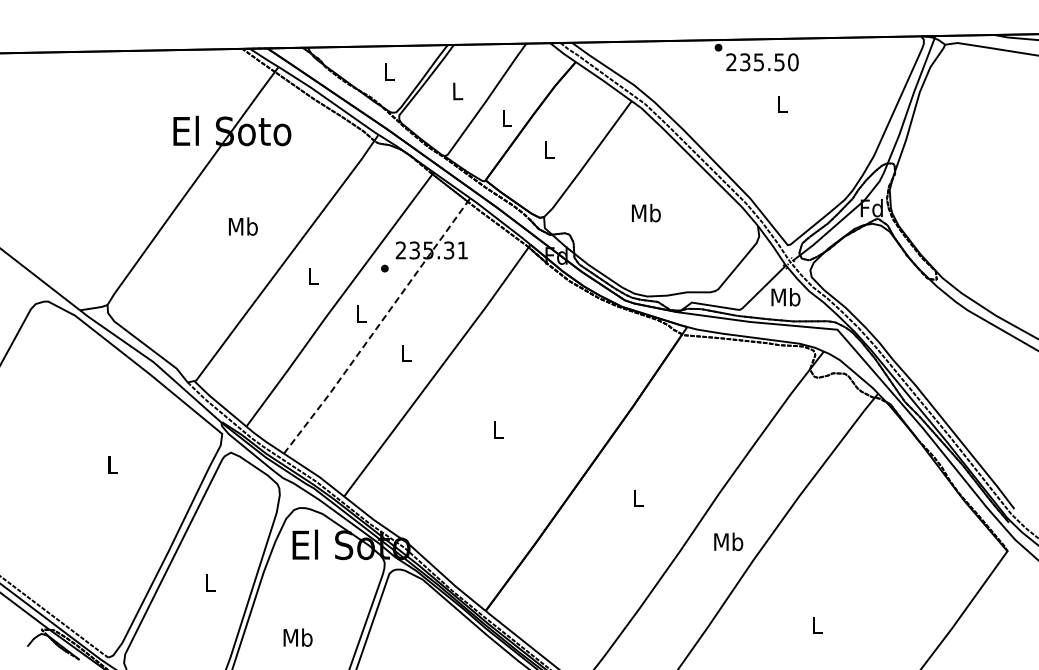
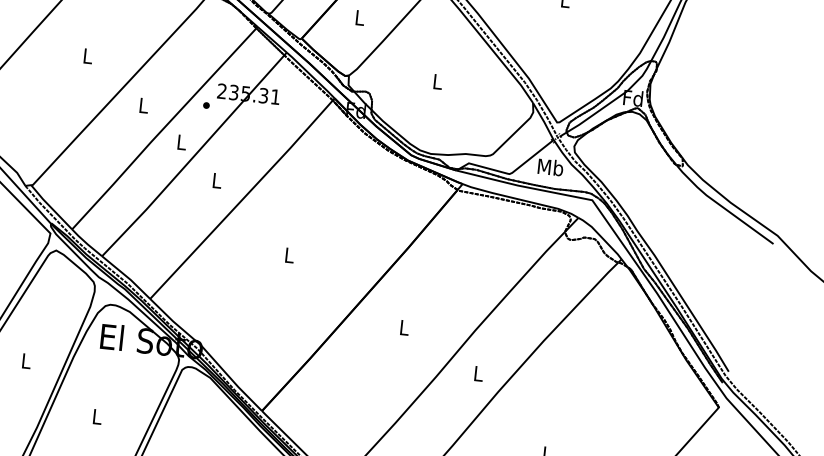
text: (645, 212) -> (437, 81), Mb -> L
text: (242, 226) -> (87, 55), Mb -> L
line: (376, 329) -> (193, 157), dashed -> solid
text: (728, 541) -> (478, 373), Mb -> L
text: (297, 637) -> (96, 416), Mb -> L

